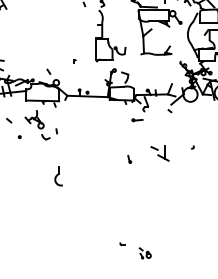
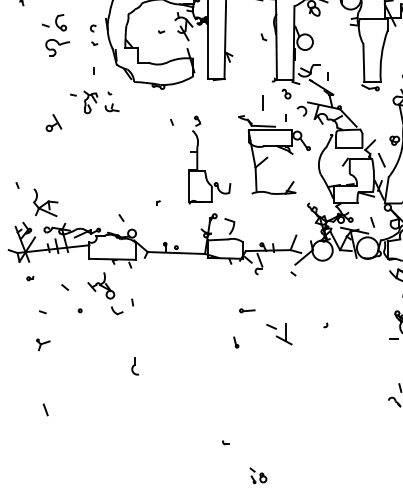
part: (137, 120) -> (247, 310), moved
part: (58, 176) -> (134, 366), size x0.62
part: (122, 243) -> (225, 442), moved

